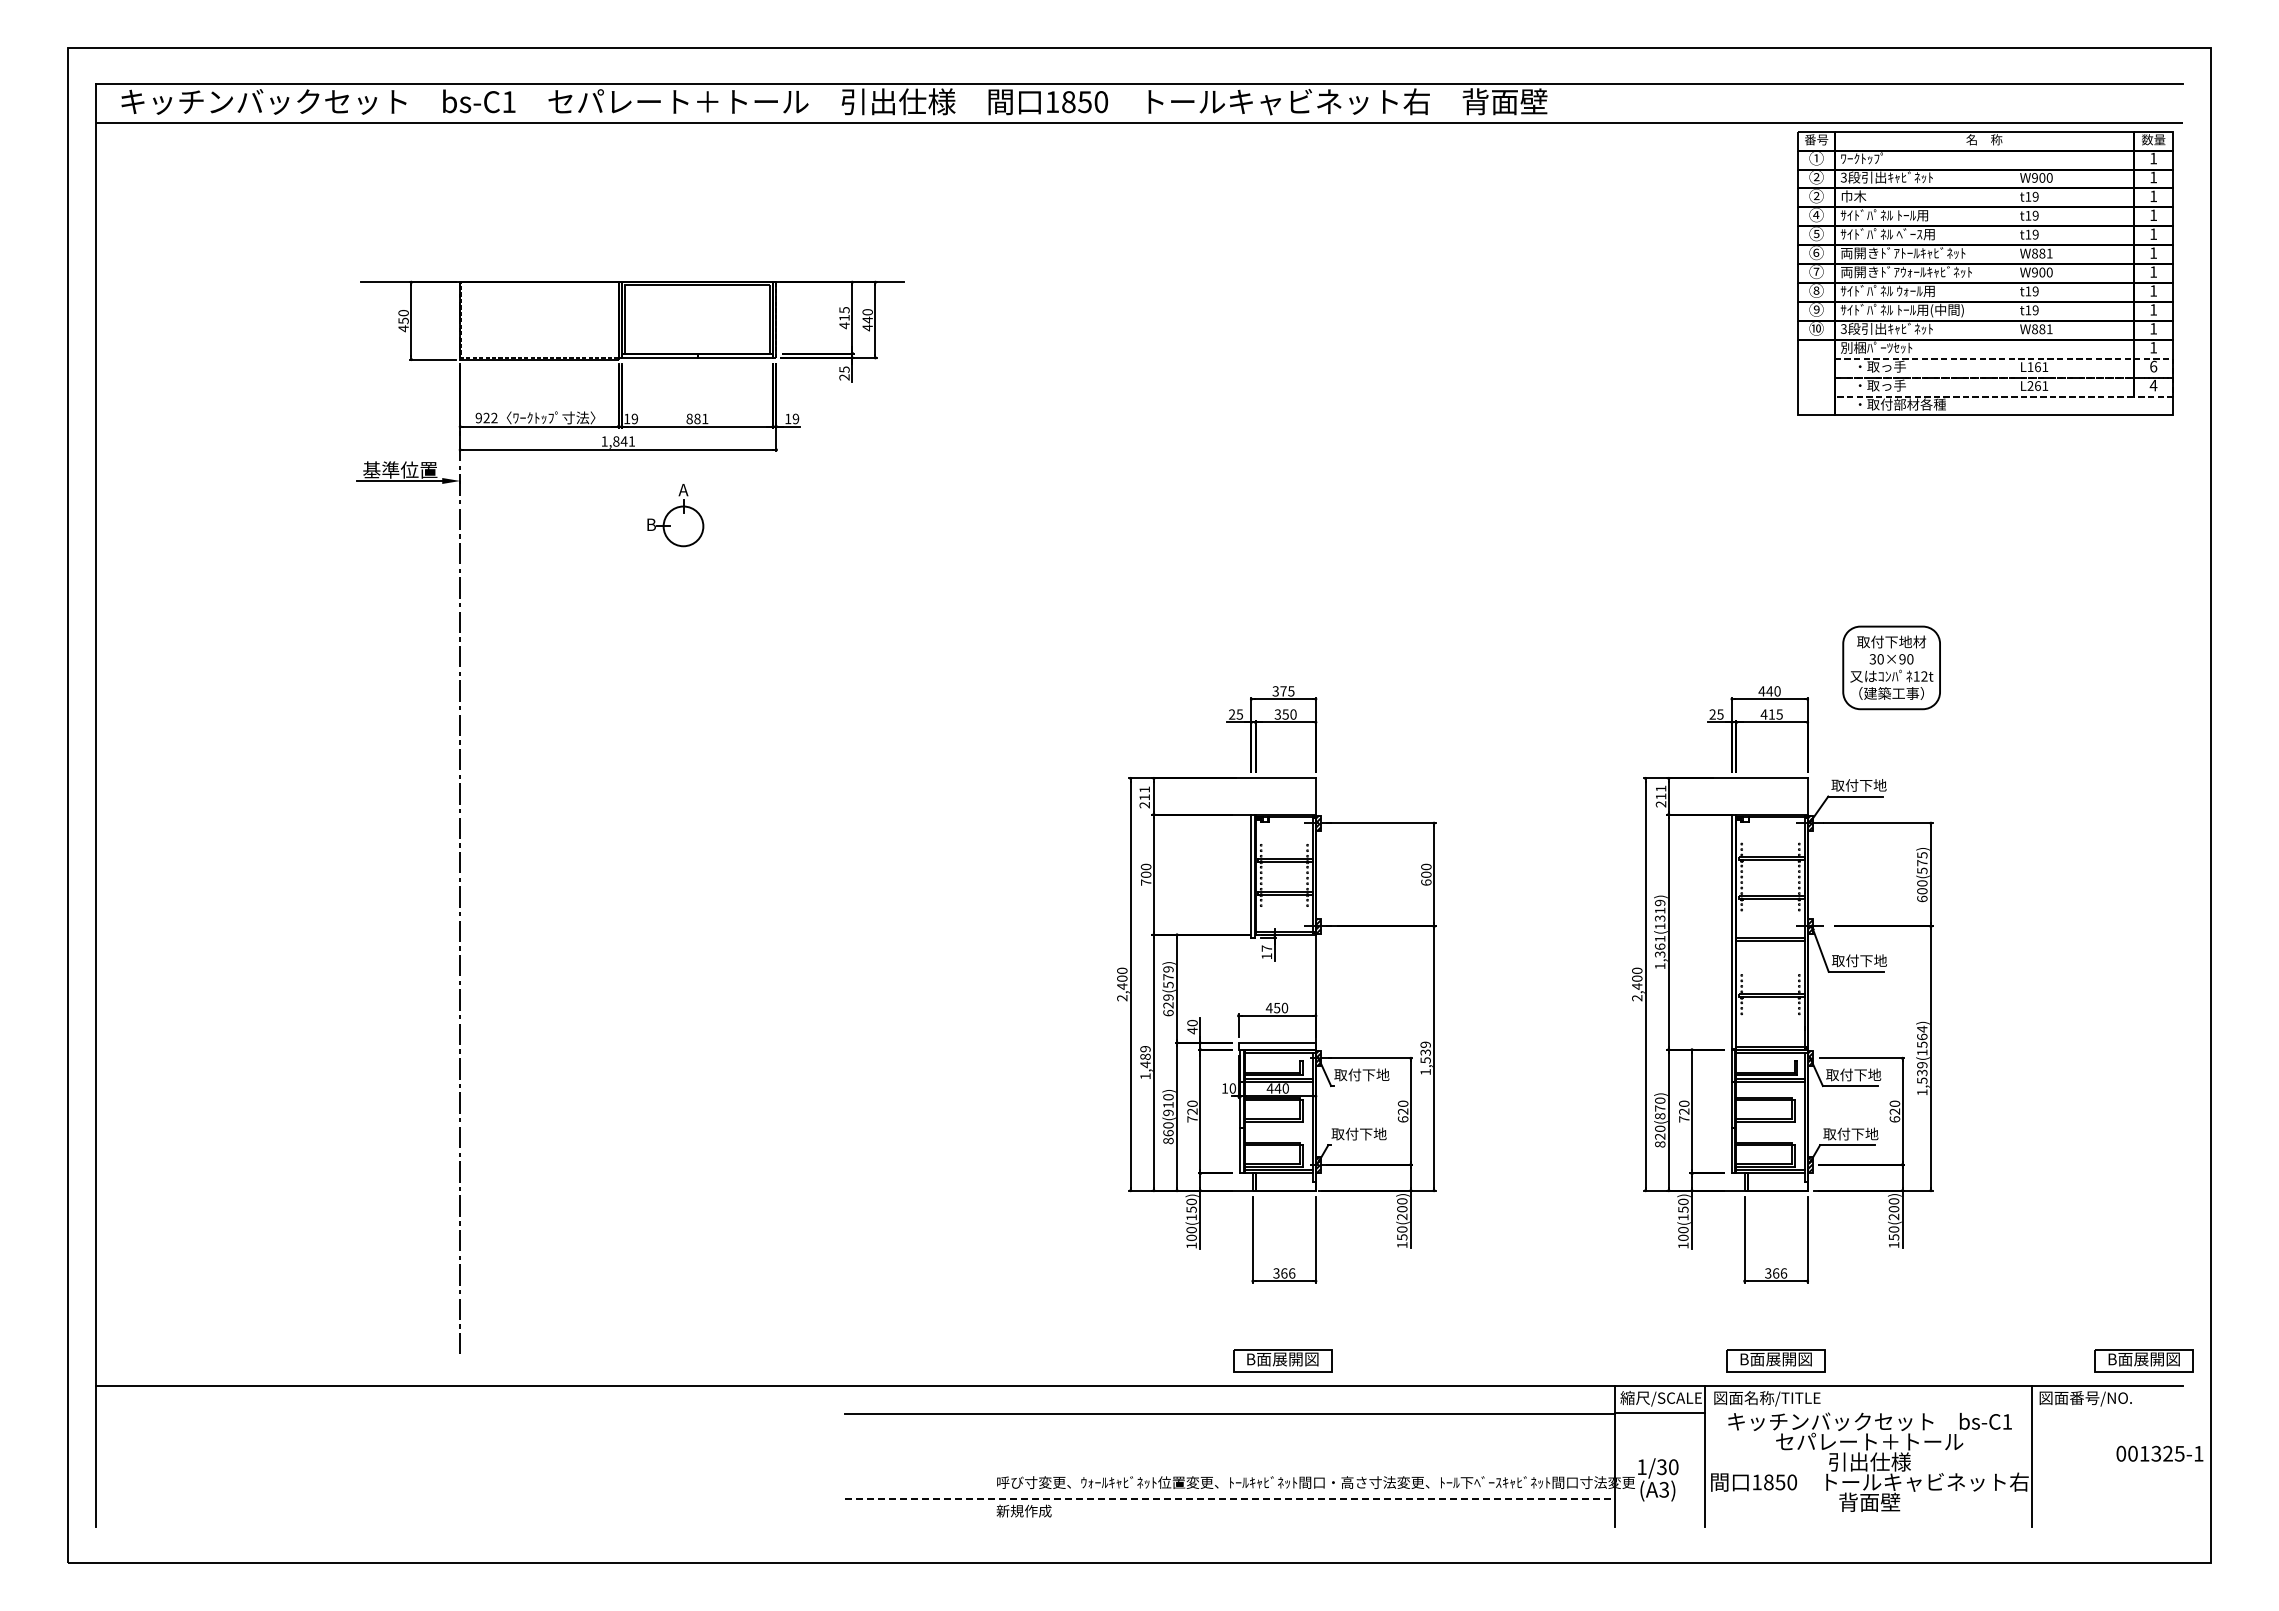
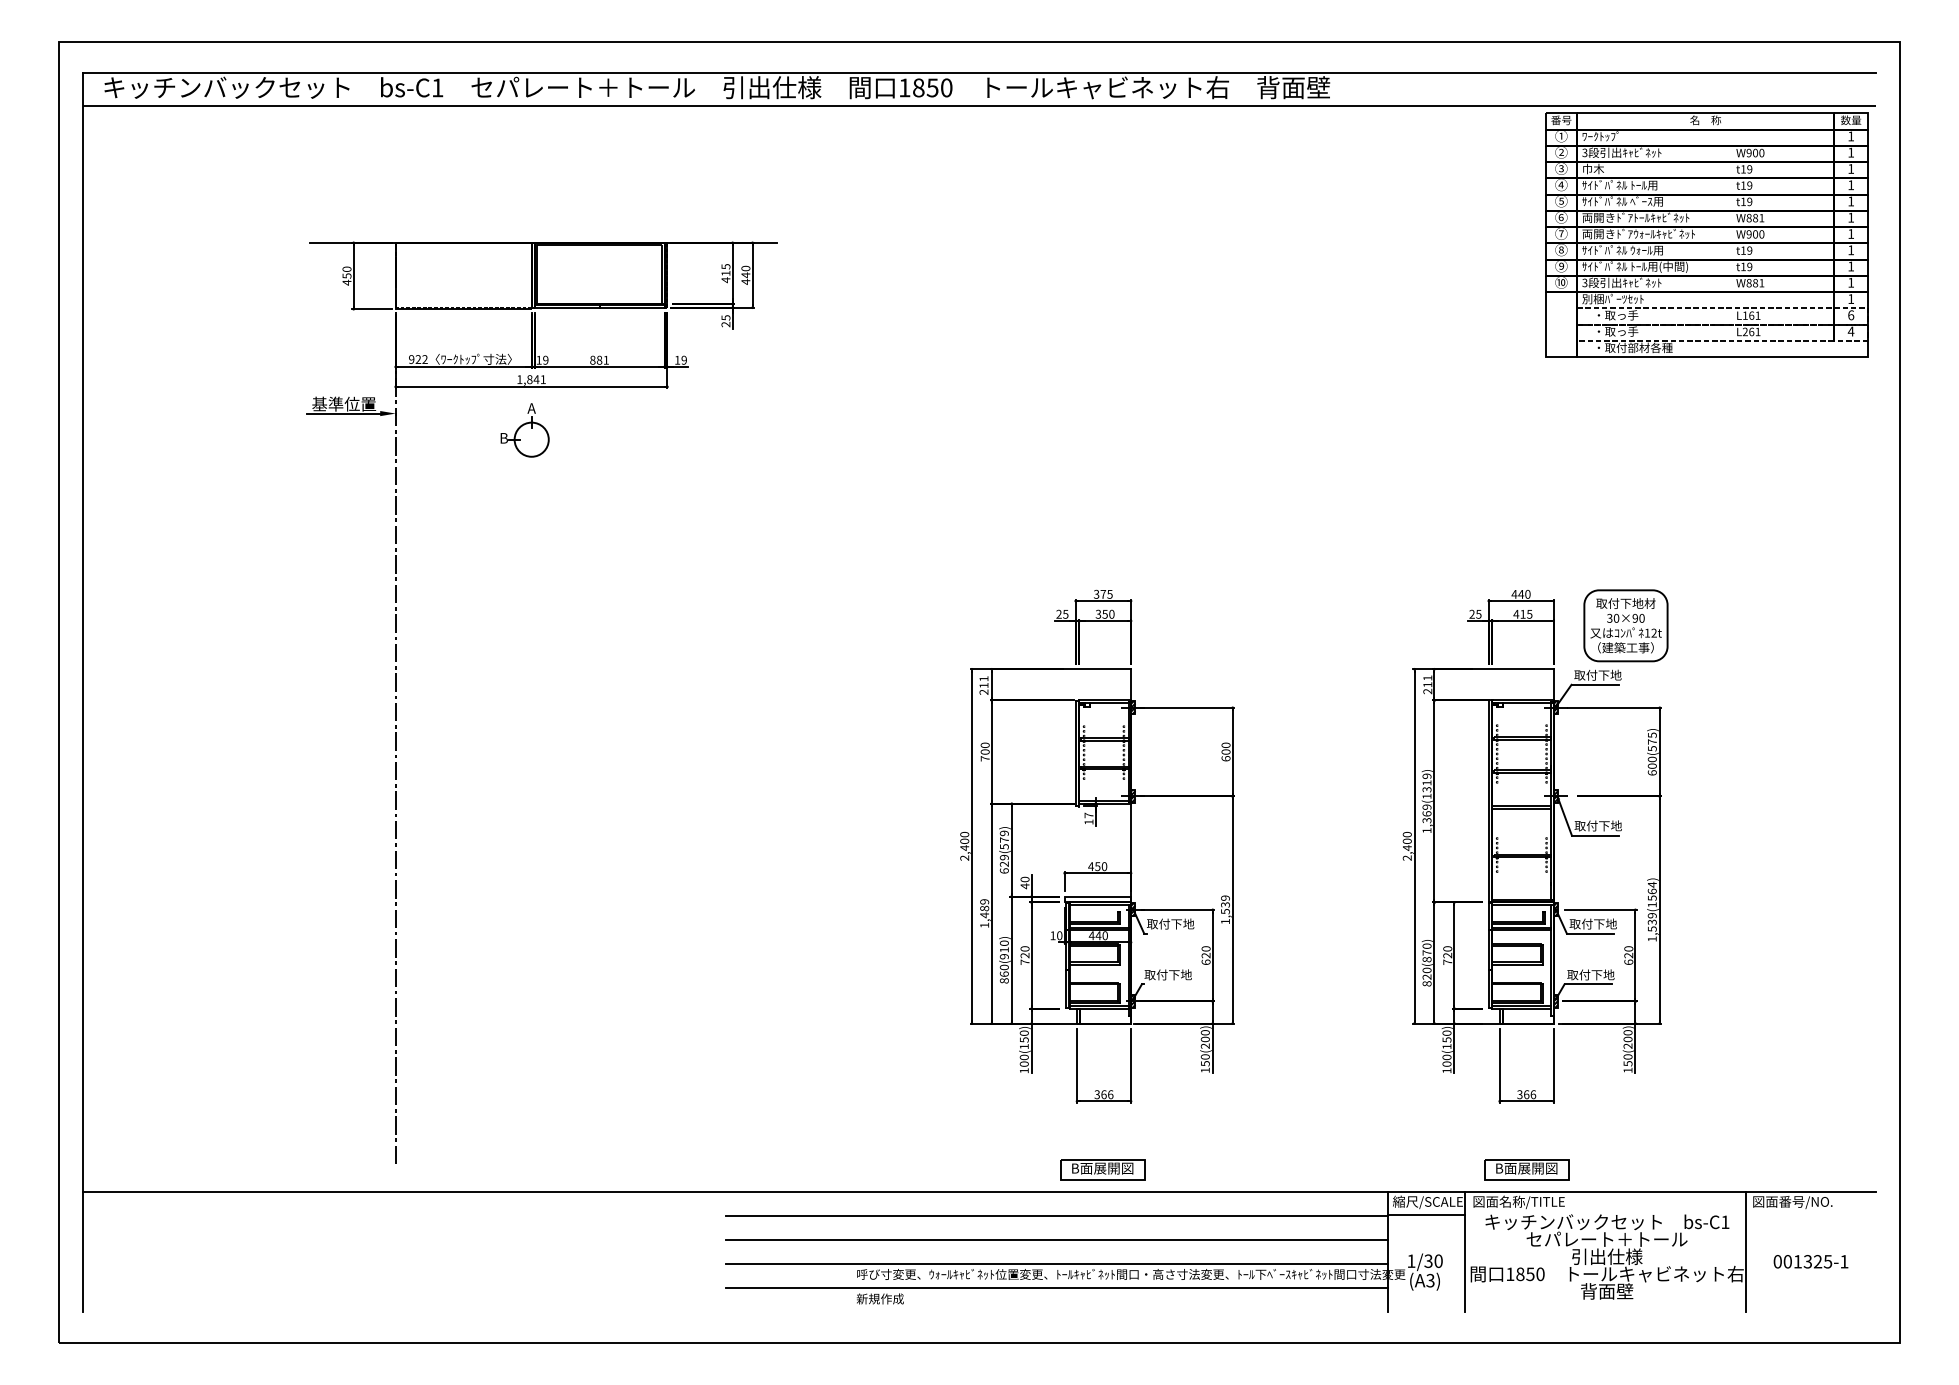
text: (1816, 196) -> (1561, 169), ② -> ③
part: (675, 515) -> (524, 430), moved
part: (1891, 667) -> (1625, 625), moved
text: (1659, 938) -> (1426, 806), 1,361(1319) -> 1,369(1319)
part: (2143, 1360) -> (1842, 1169), removed
line: (1229, 1442) -> (1056, 1240), added
text: (2159, 1453) -> (1810, 1261), moved
line: (1229, 1470) -> (1056, 1264), added
line: (1230, 1498) -> (1057, 1288), dashed -> solid

